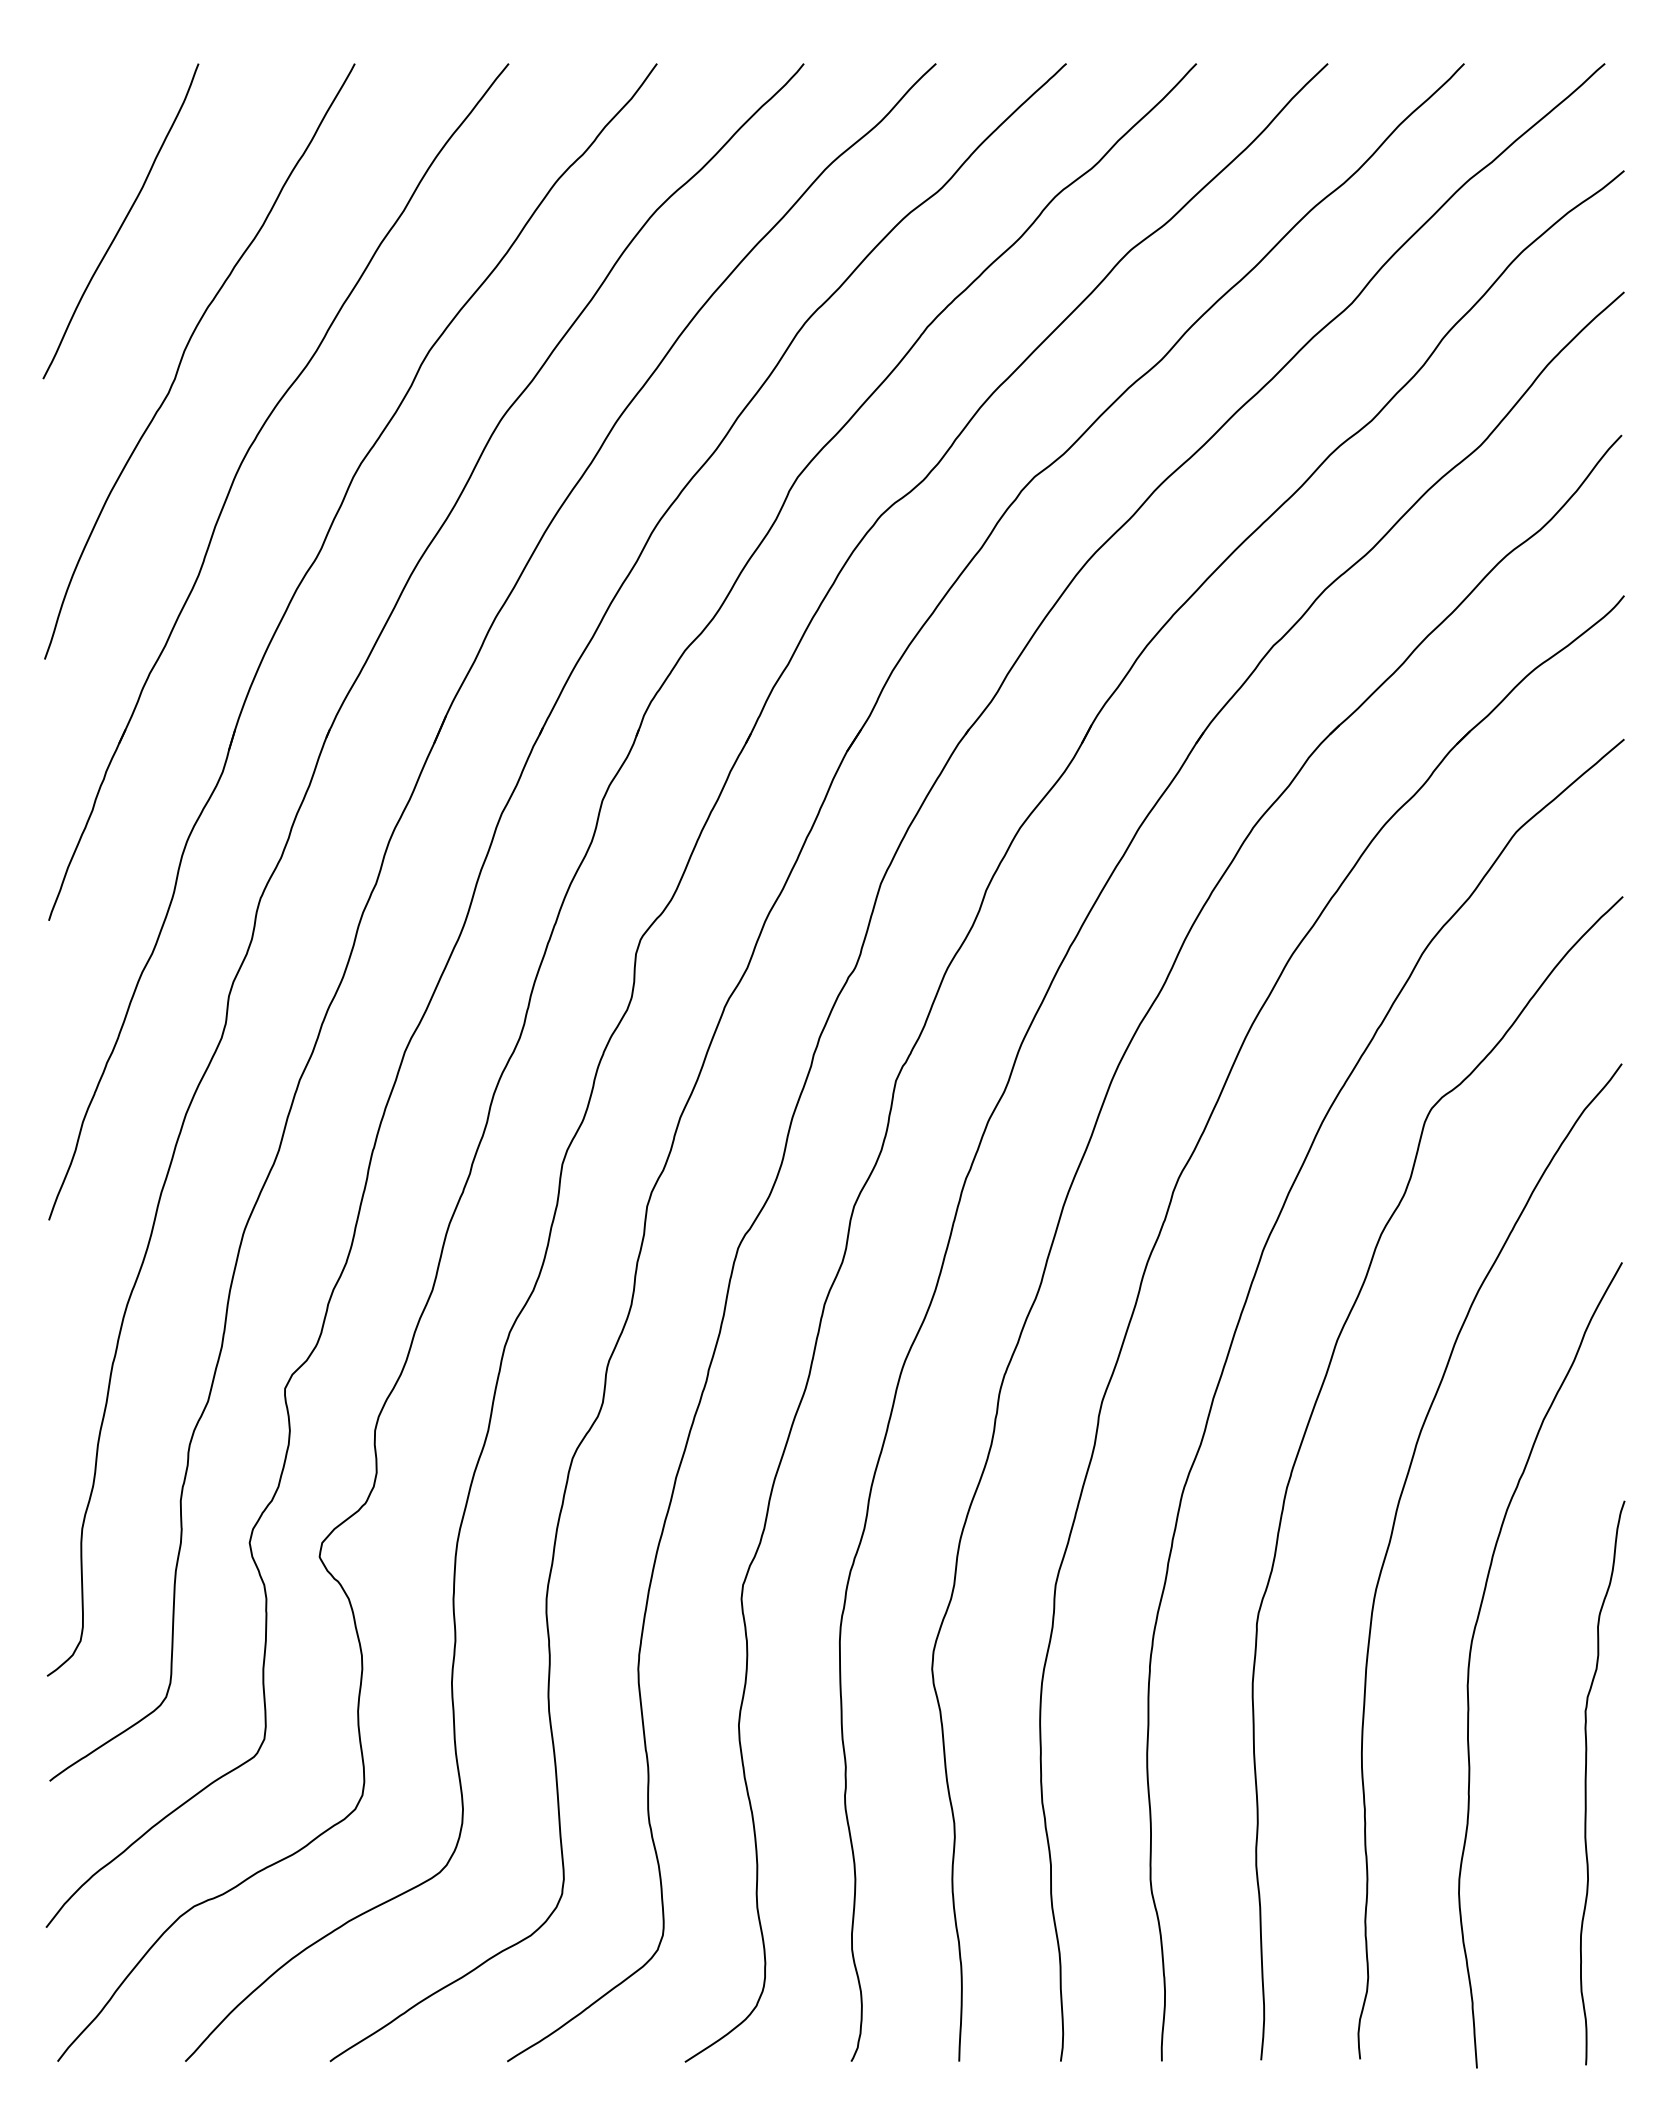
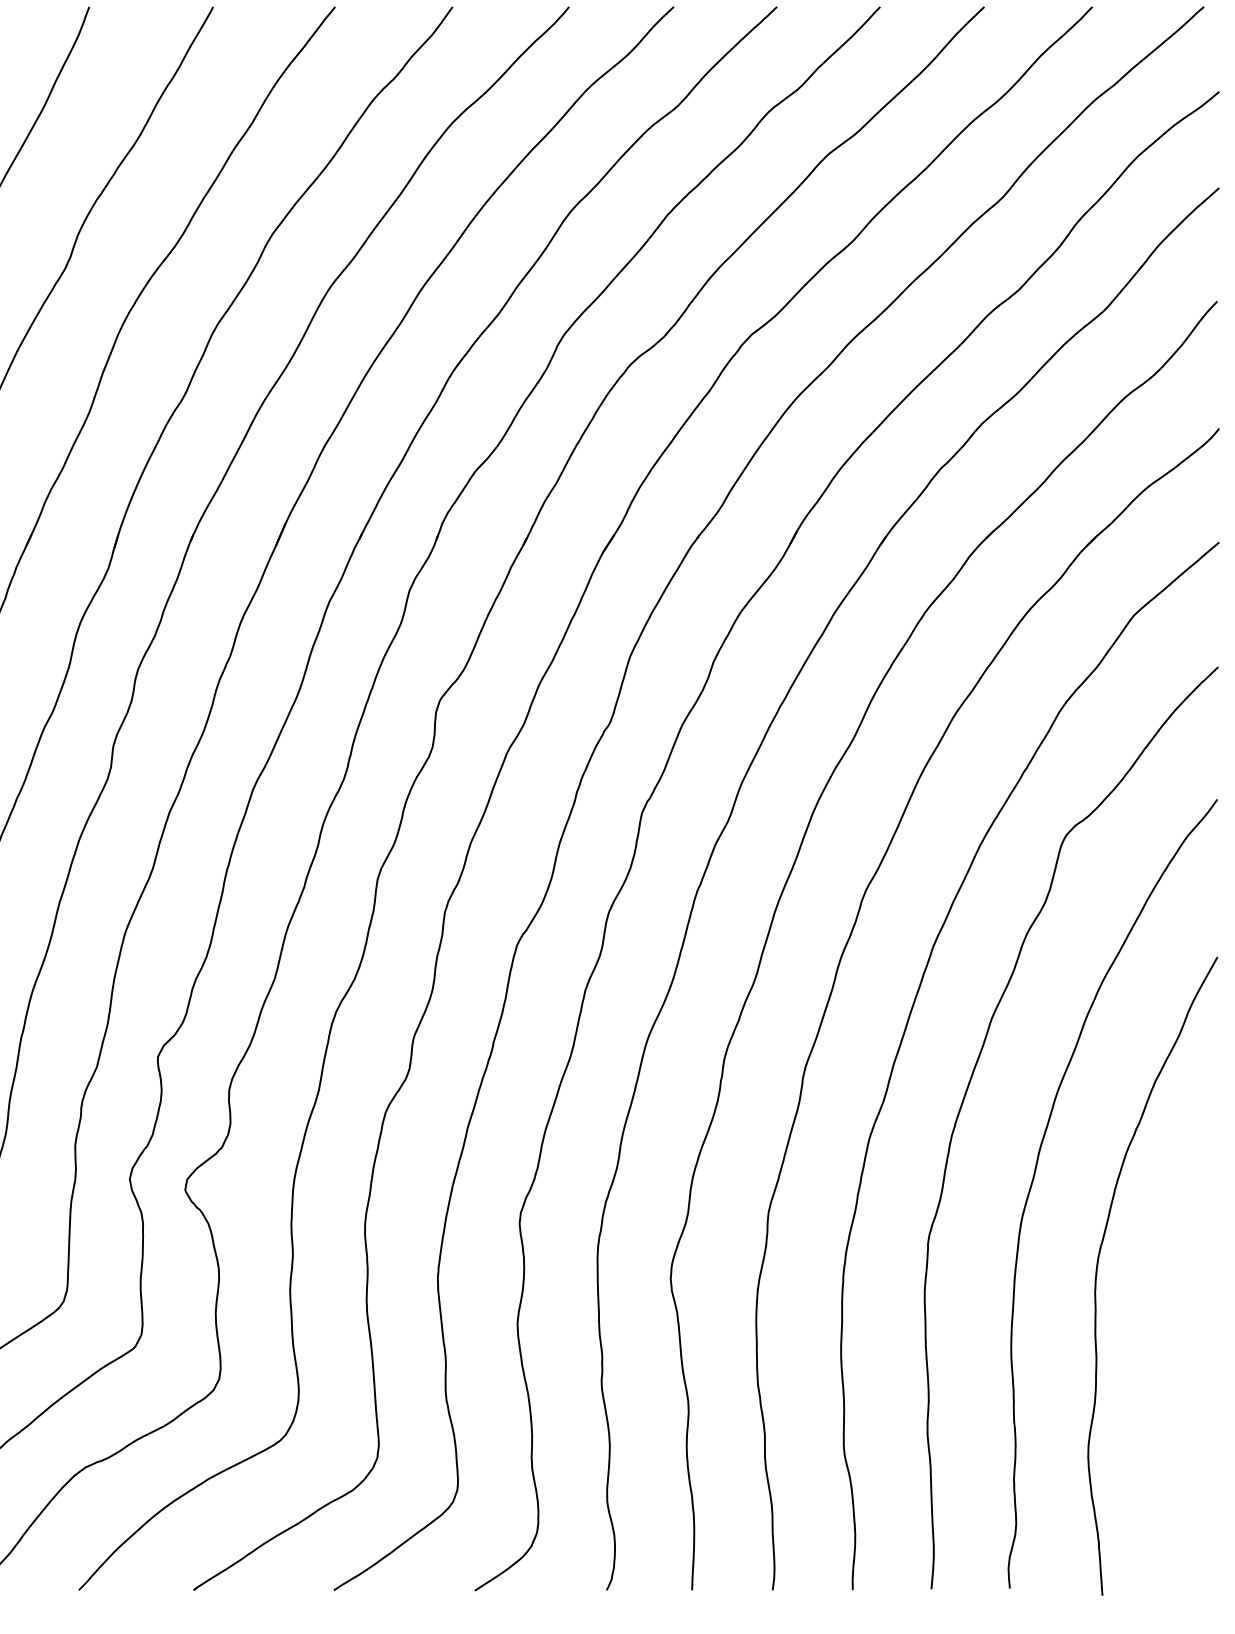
curve: (1586, 1782) -> (1189, 1369), removed

